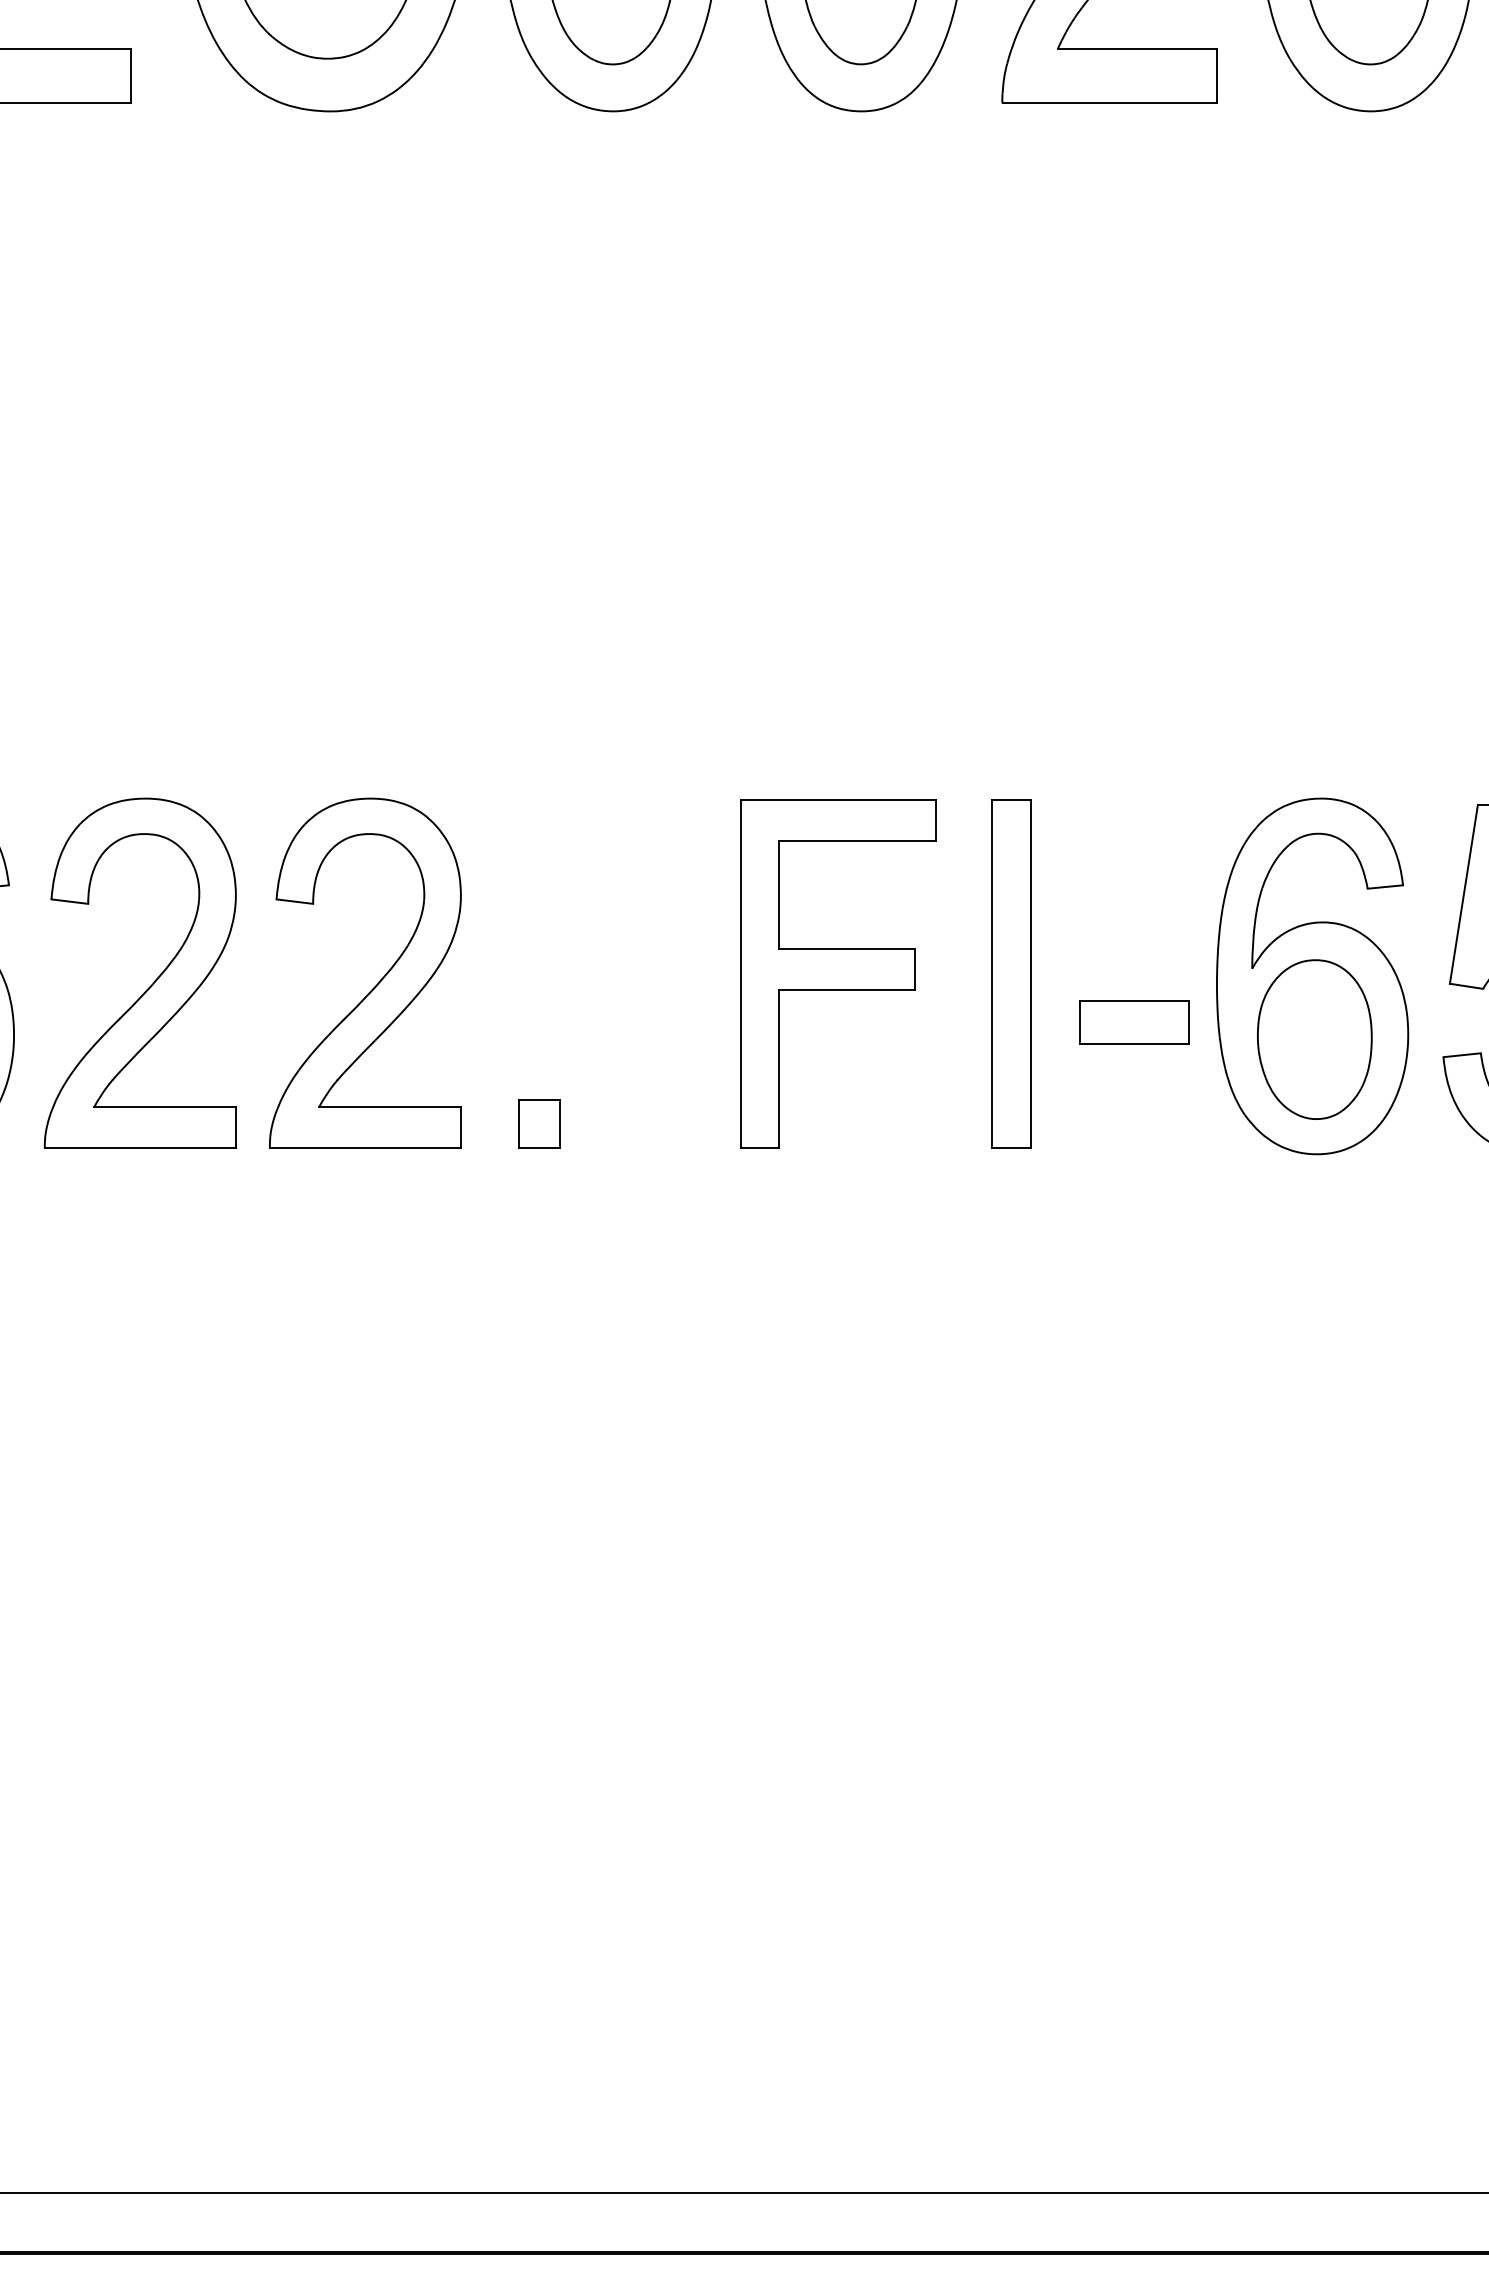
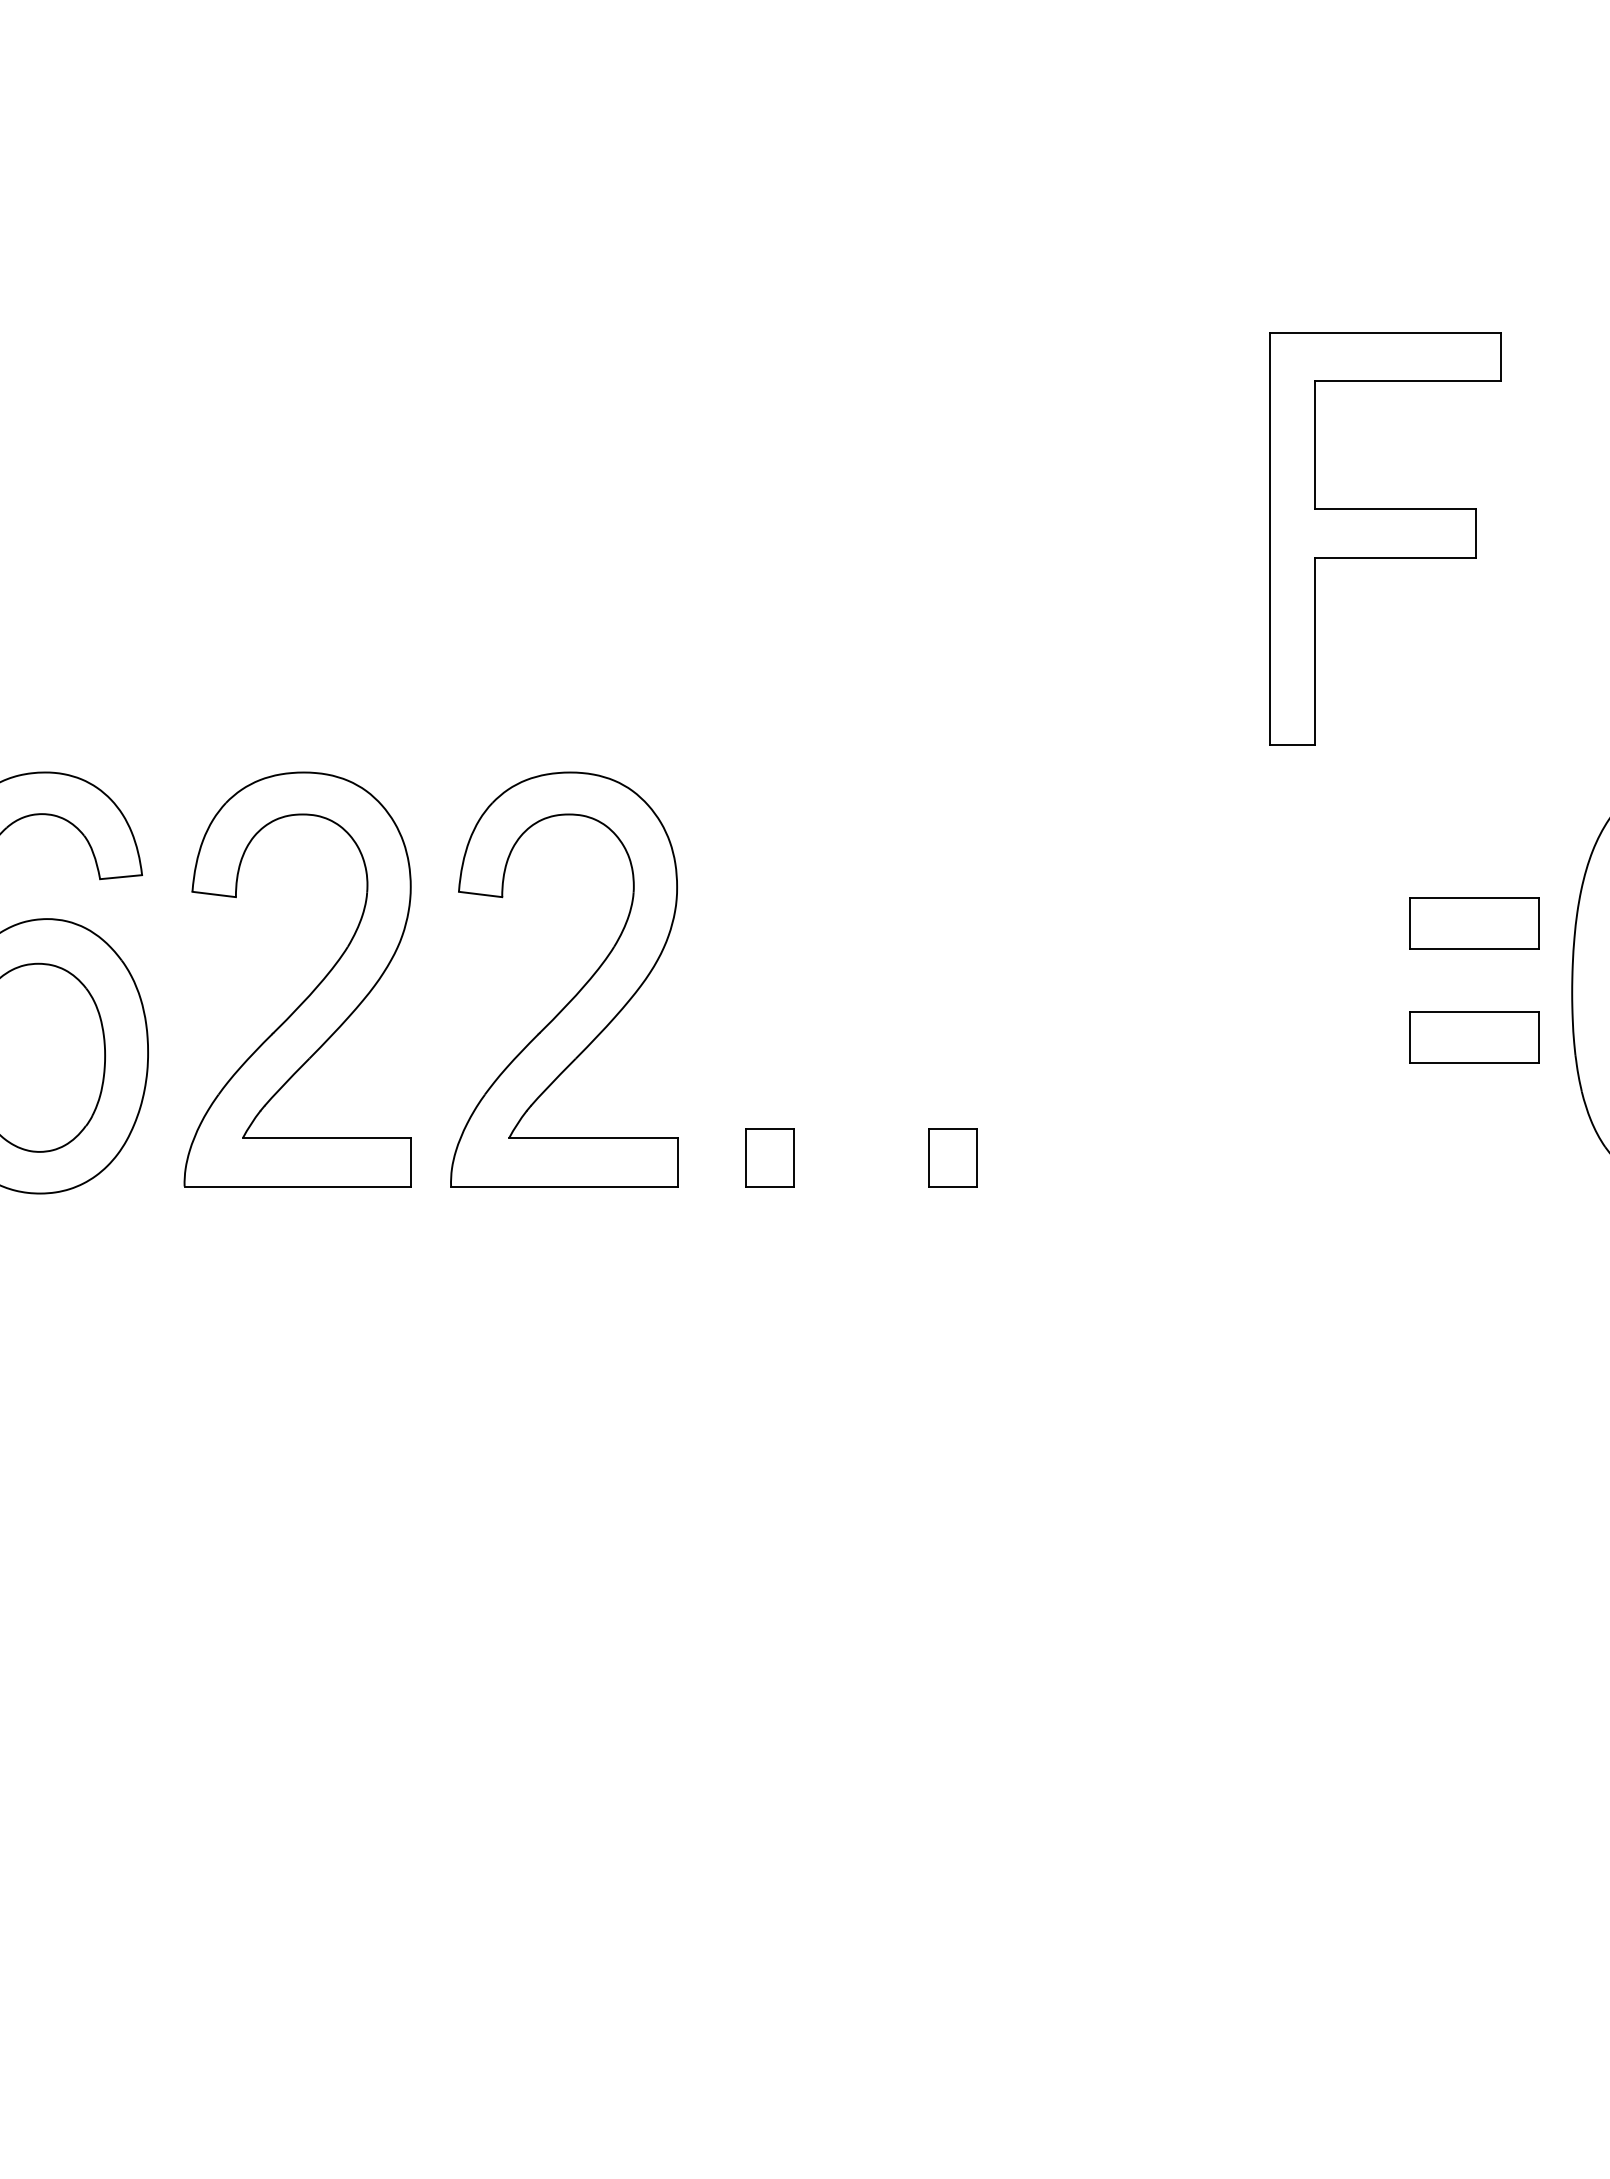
part: (1134, 926) -> (1474, 923), added
part: (838, 973) -> (1385, 537), moved
part: (1011, 973) -> (1328, 979), removed
part: (693, 1123) -> (952, 1157), added

